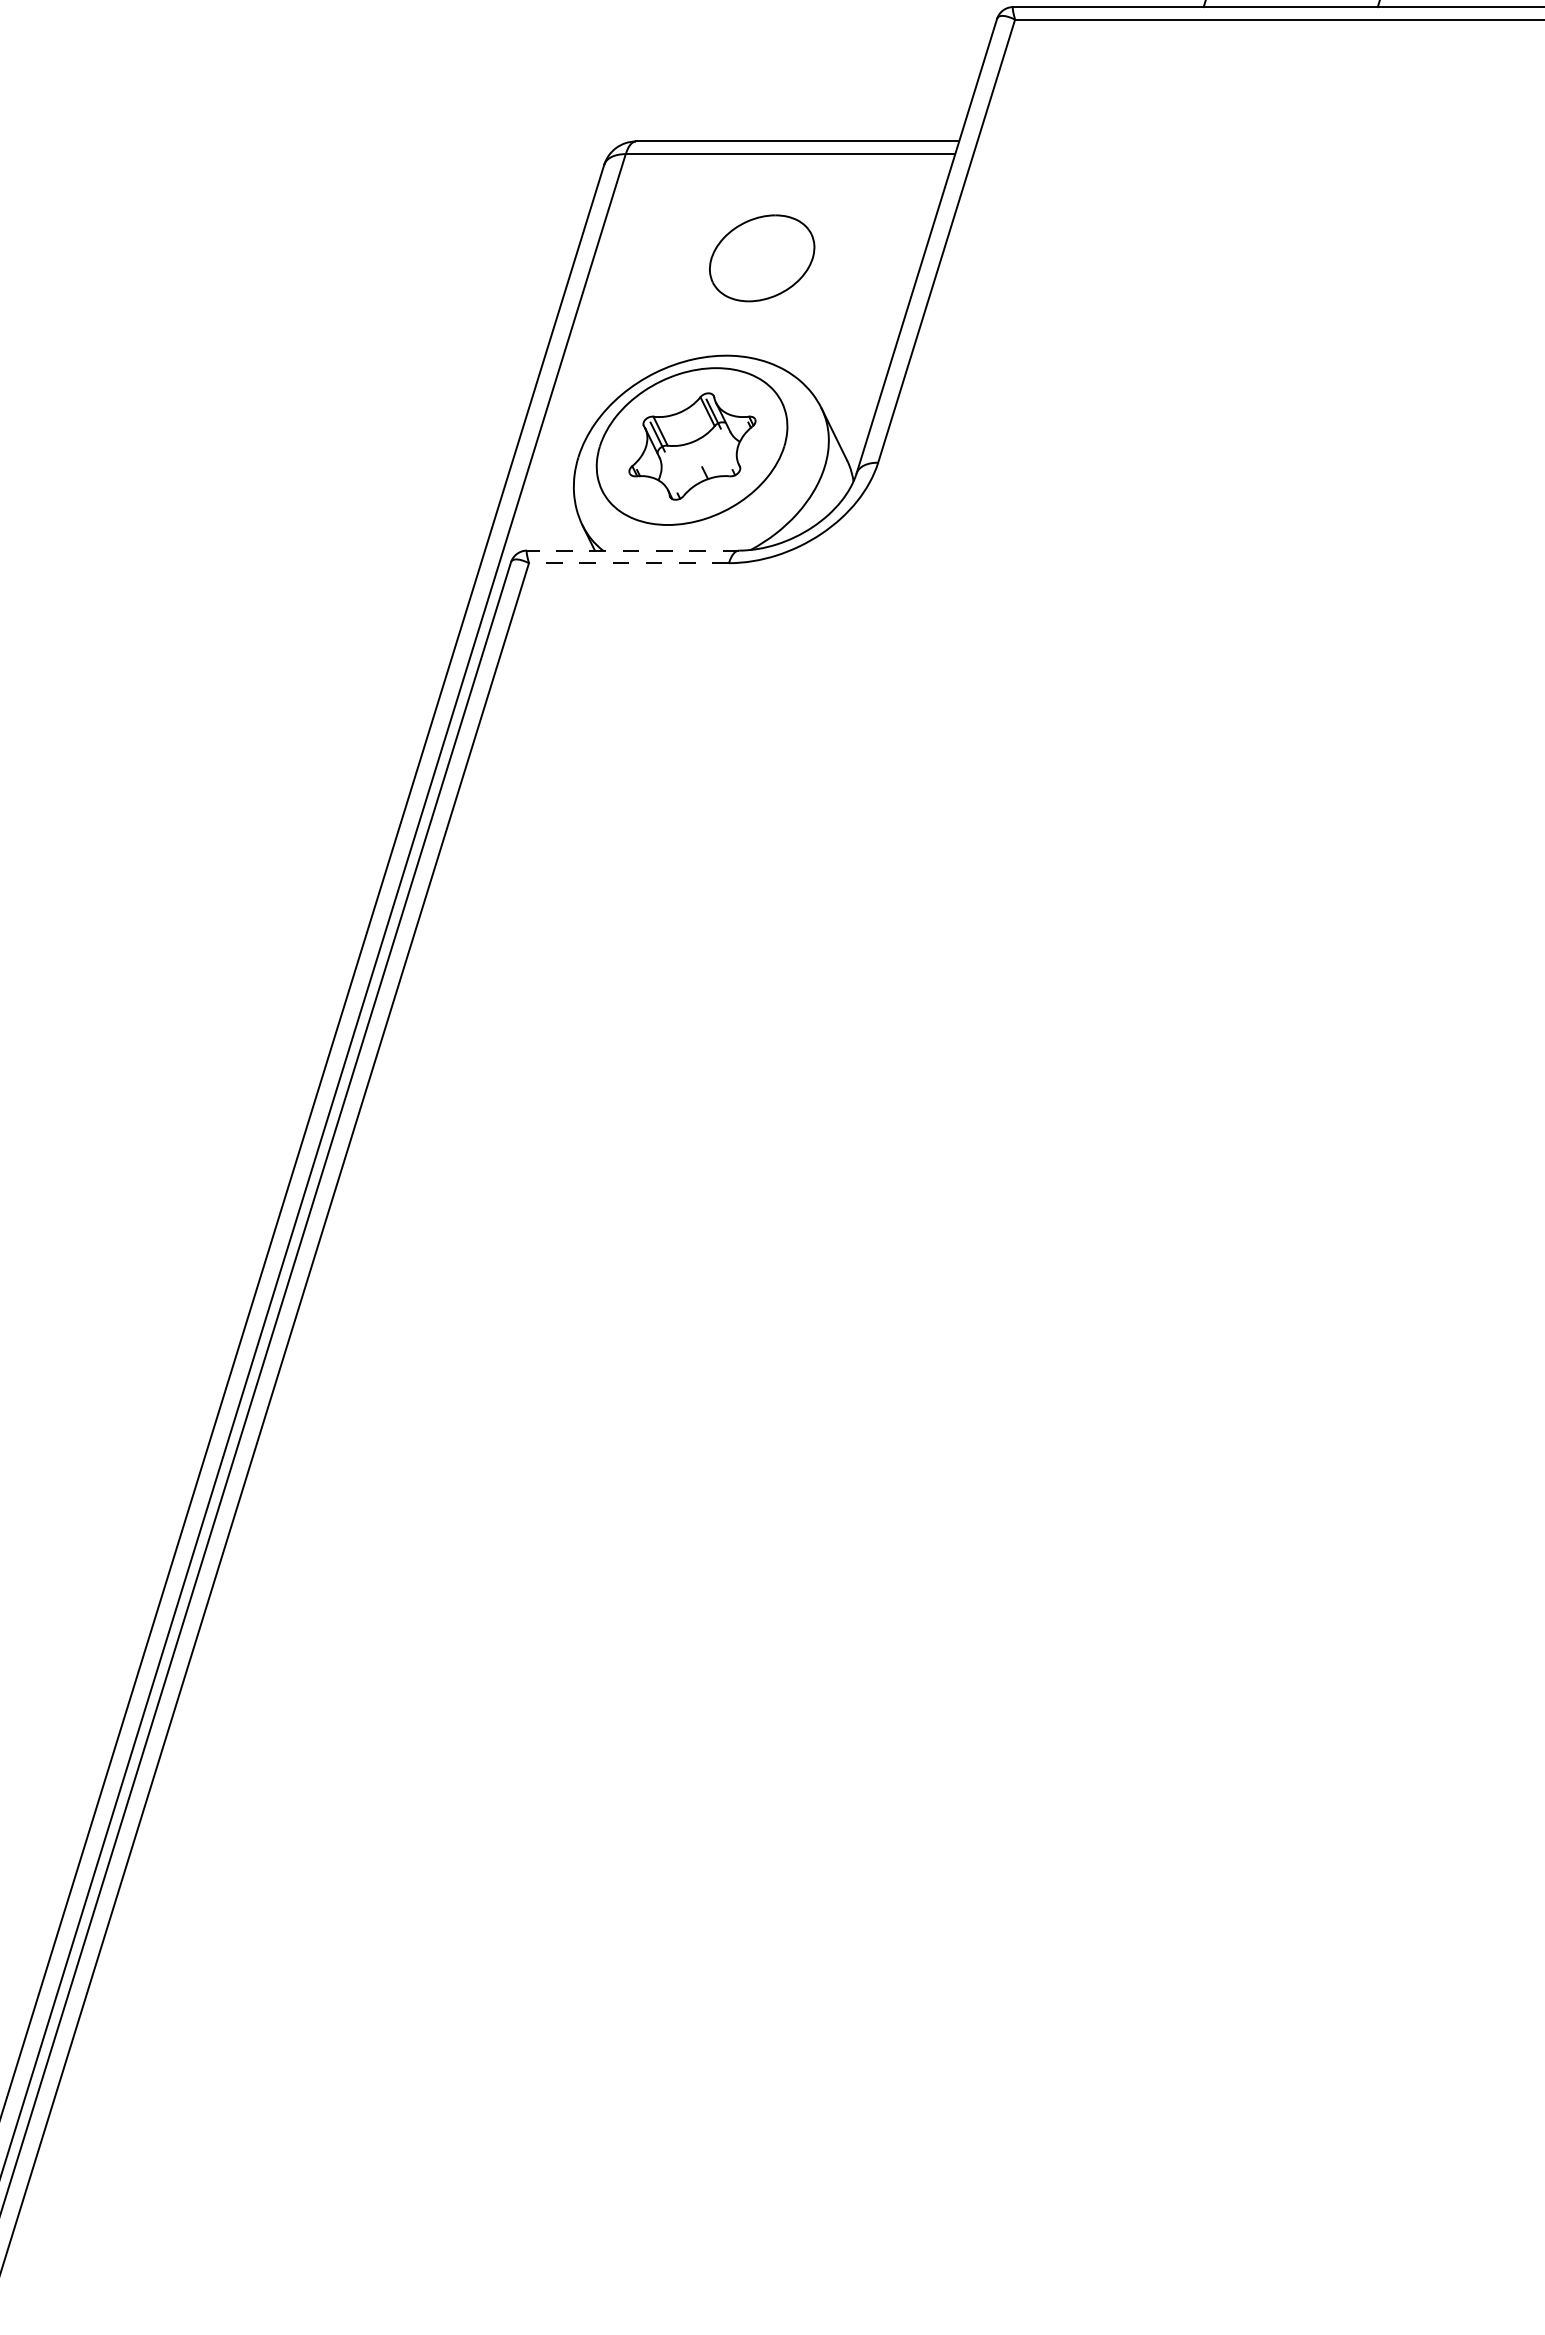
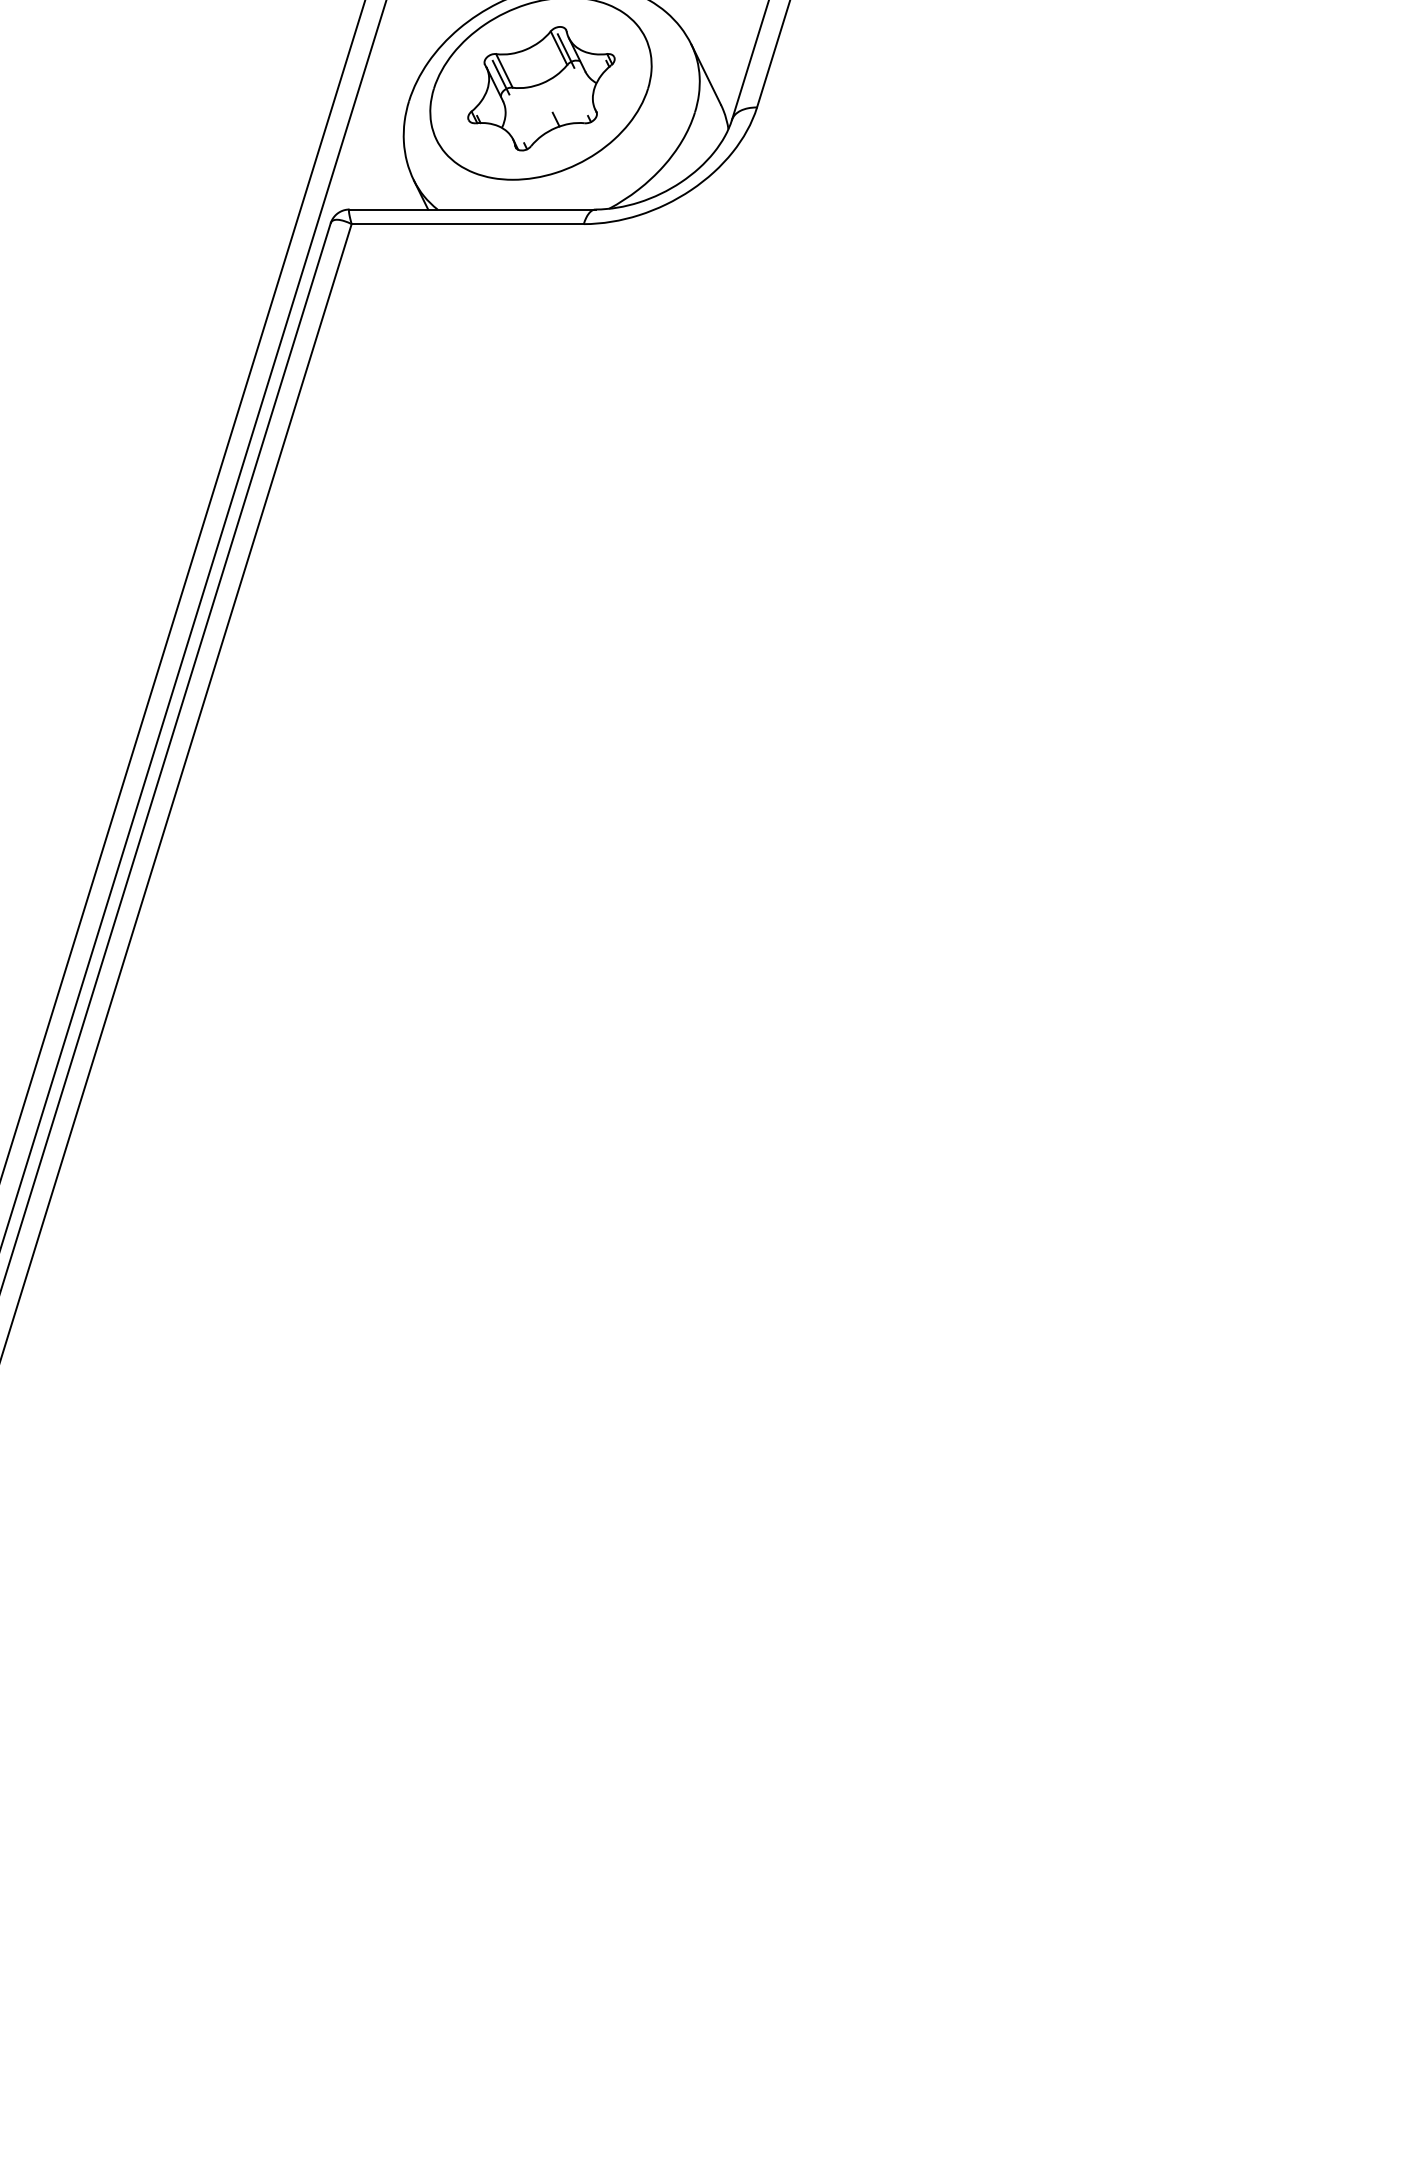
line: (633, 550) -> (472, 209), dashed -> solid
line: (629, 563) -> (468, 224), dashed -> solid

